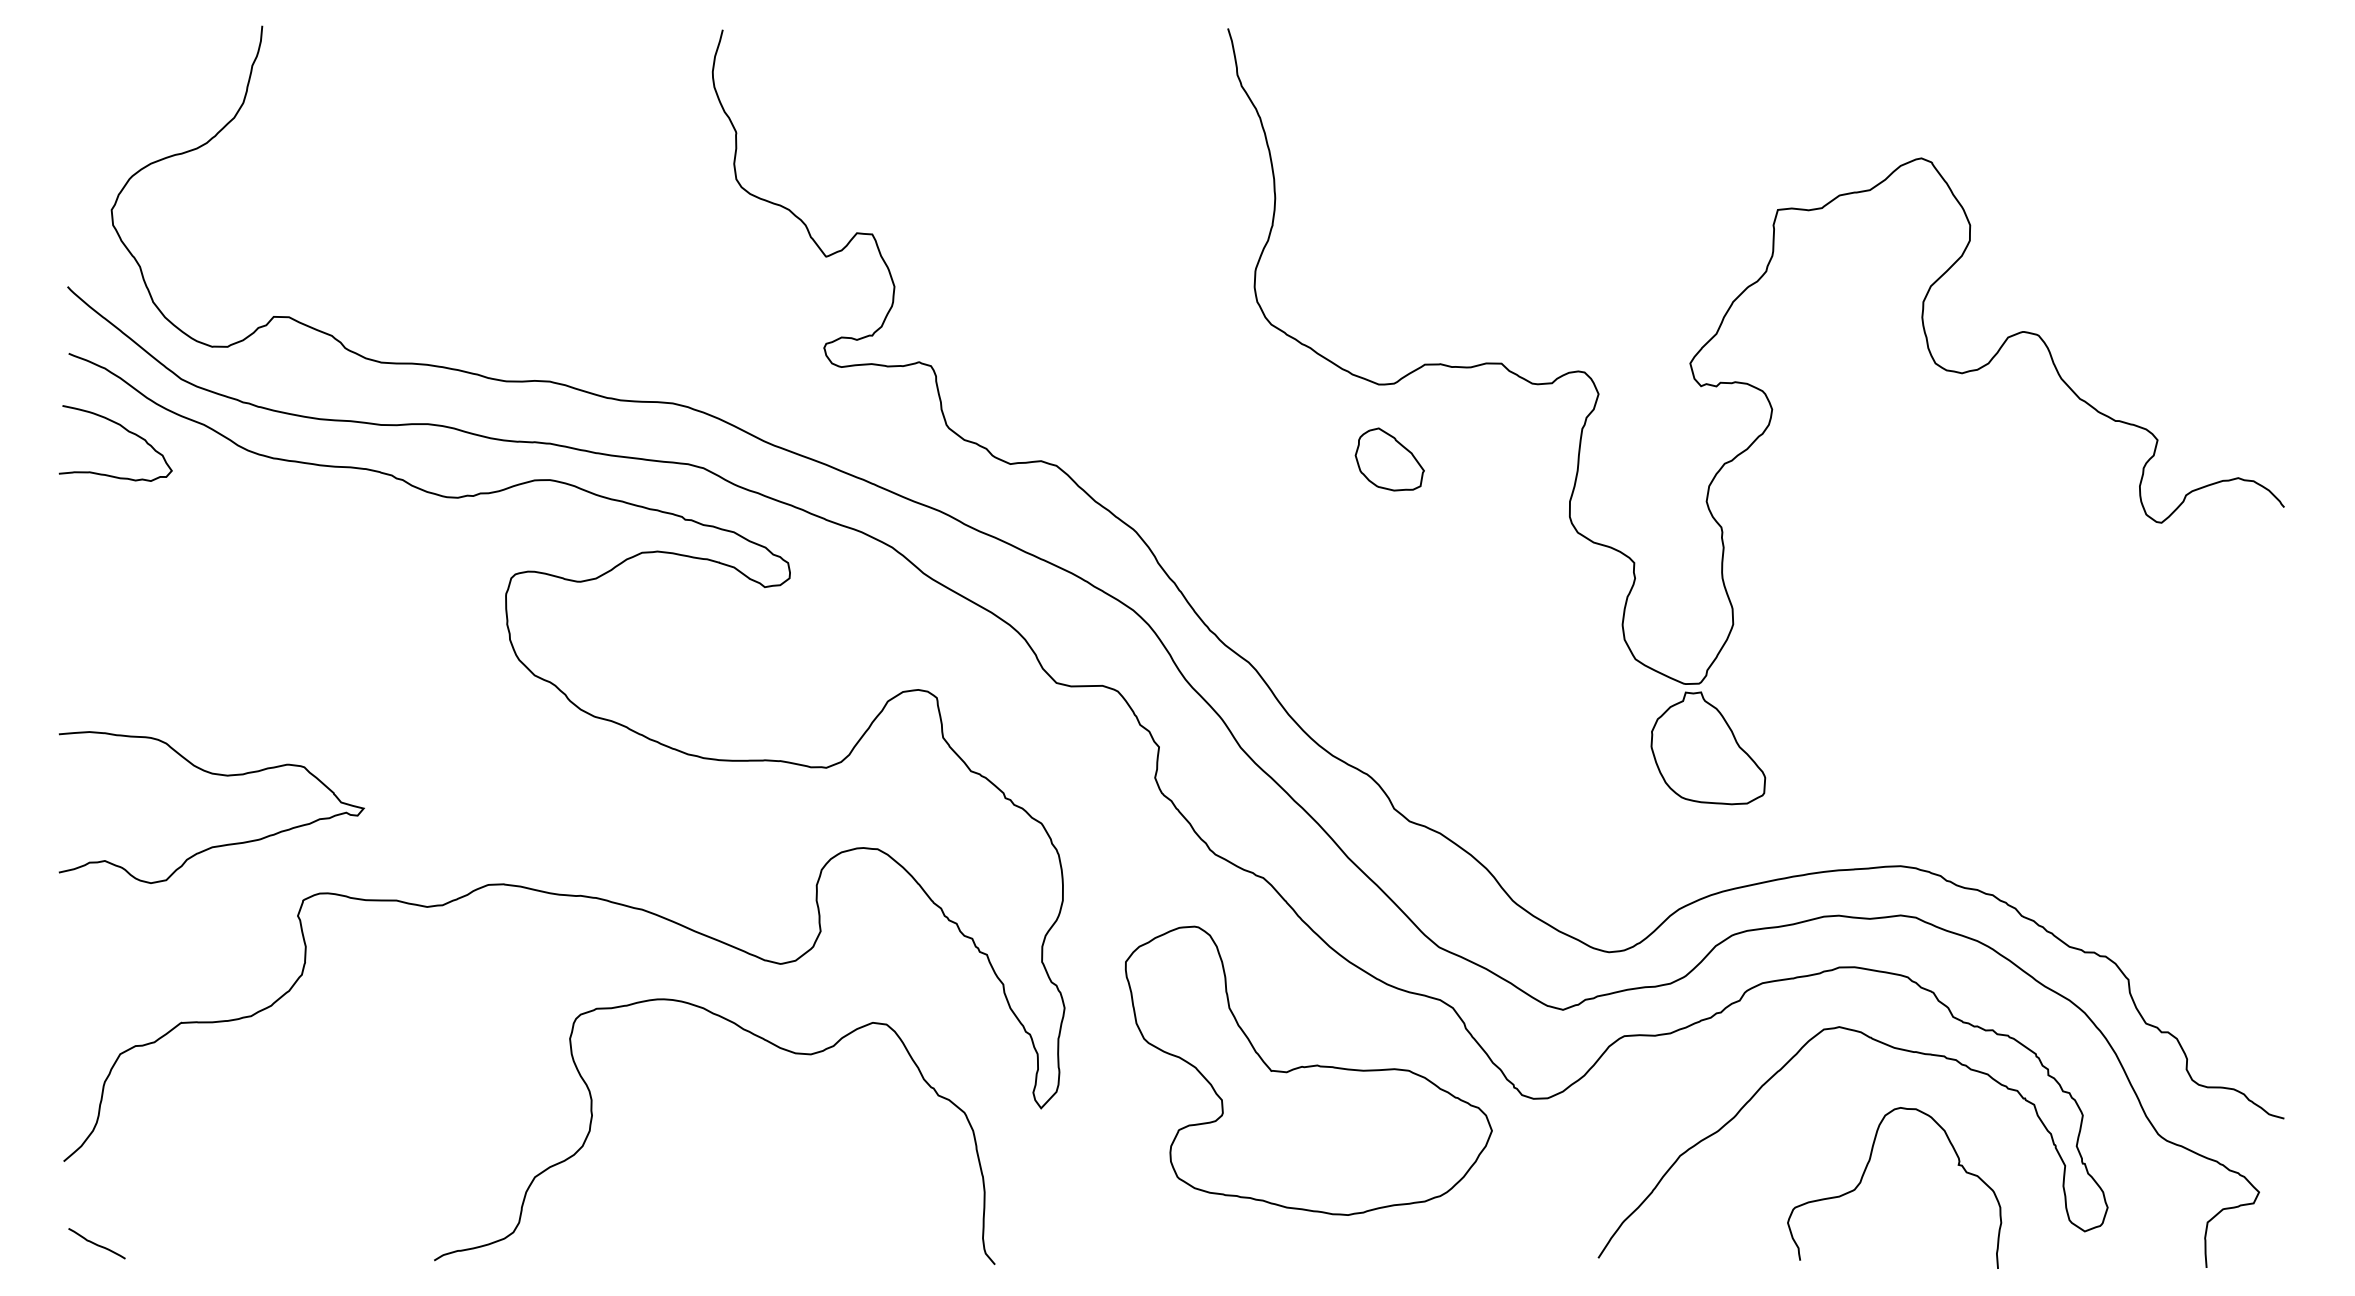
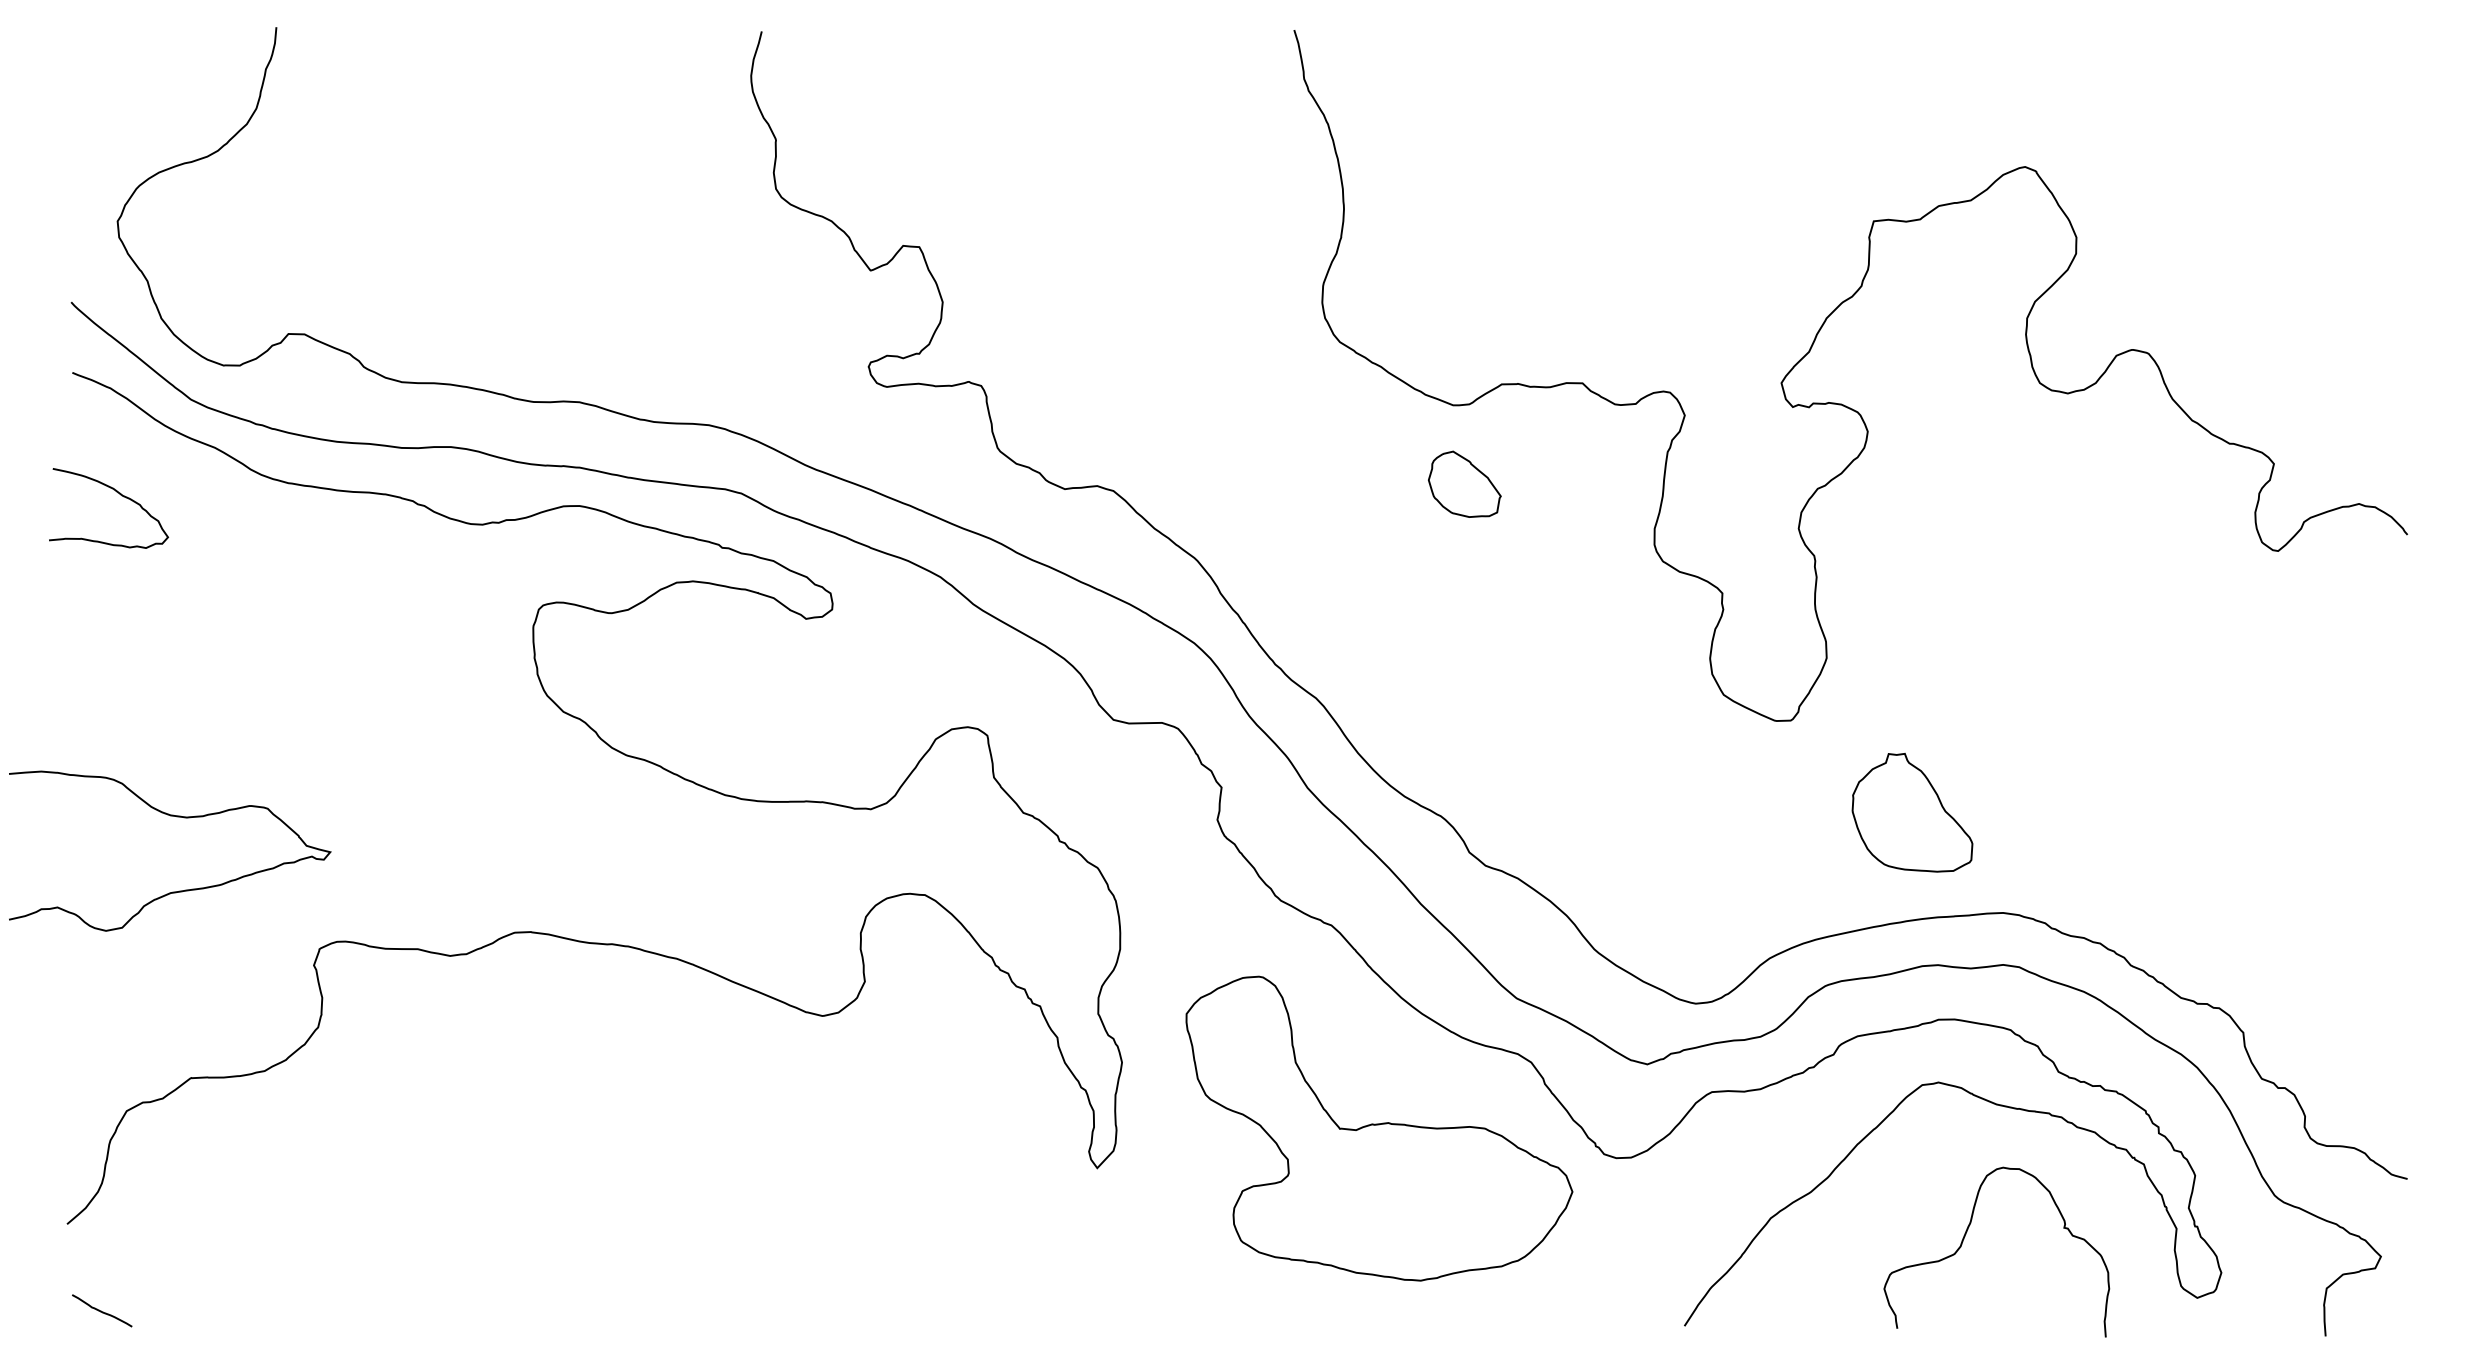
curve: (126, 431) -> (120, 495), moved
part: (1708, 748) -> (1912, 812), moved
curve: (217, 775) -> (176, 817), moved
curve: (759, 1038) -> (800, 1094), removed

